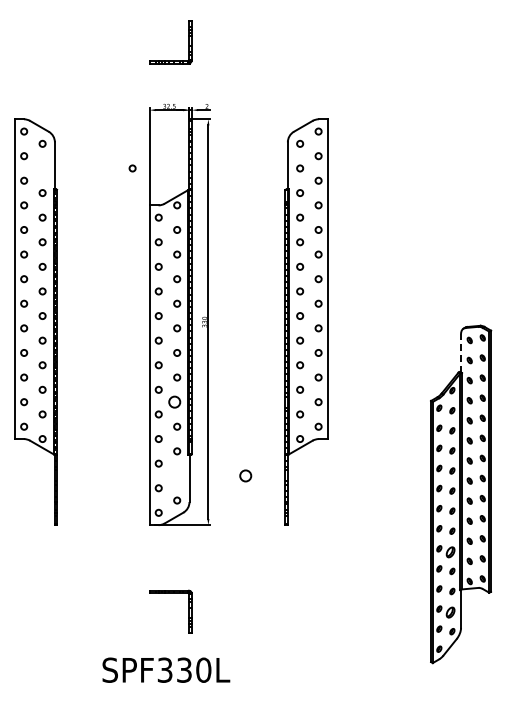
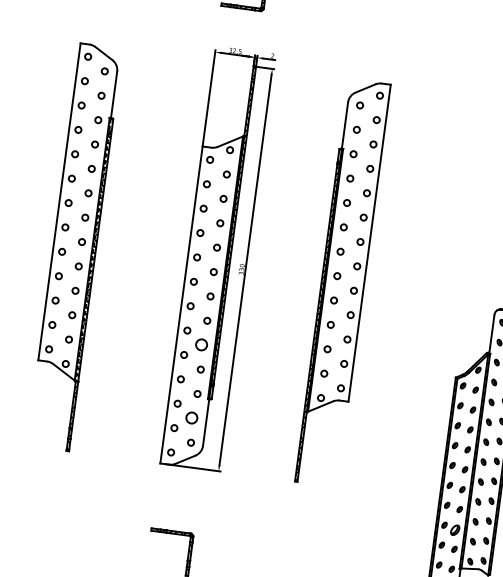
circle: (132, 168) -> (101, 95), moved
line: (461, 352) -> (492, 333), dashed -> solid
circle: (245, 475) -> (191, 417), moved

